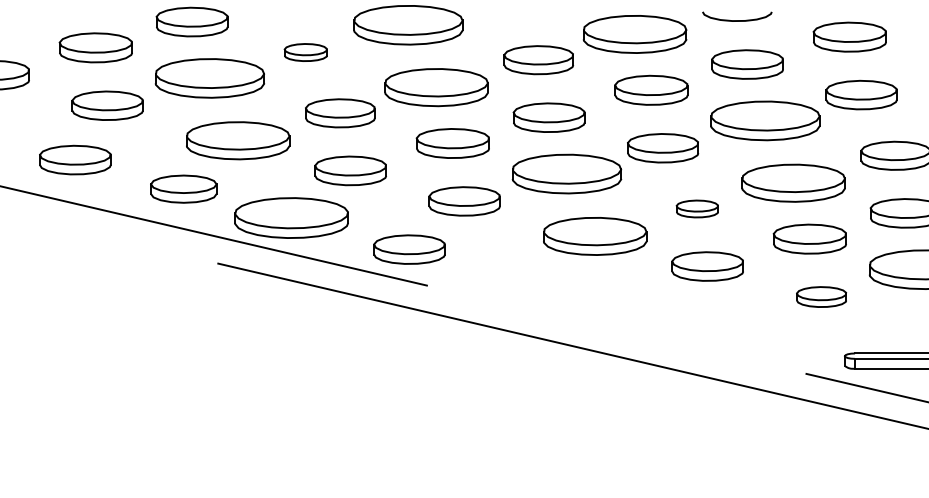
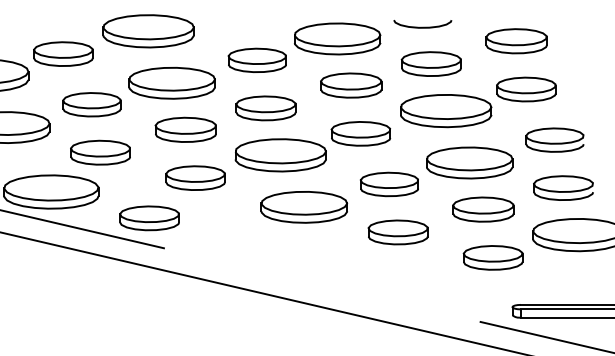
part: (305, 52) -> (62, 54), size x1.67
part: (697, 208) -> (389, 184), size x1.67
part: (821, 296) -> (492, 257), size x1.43

